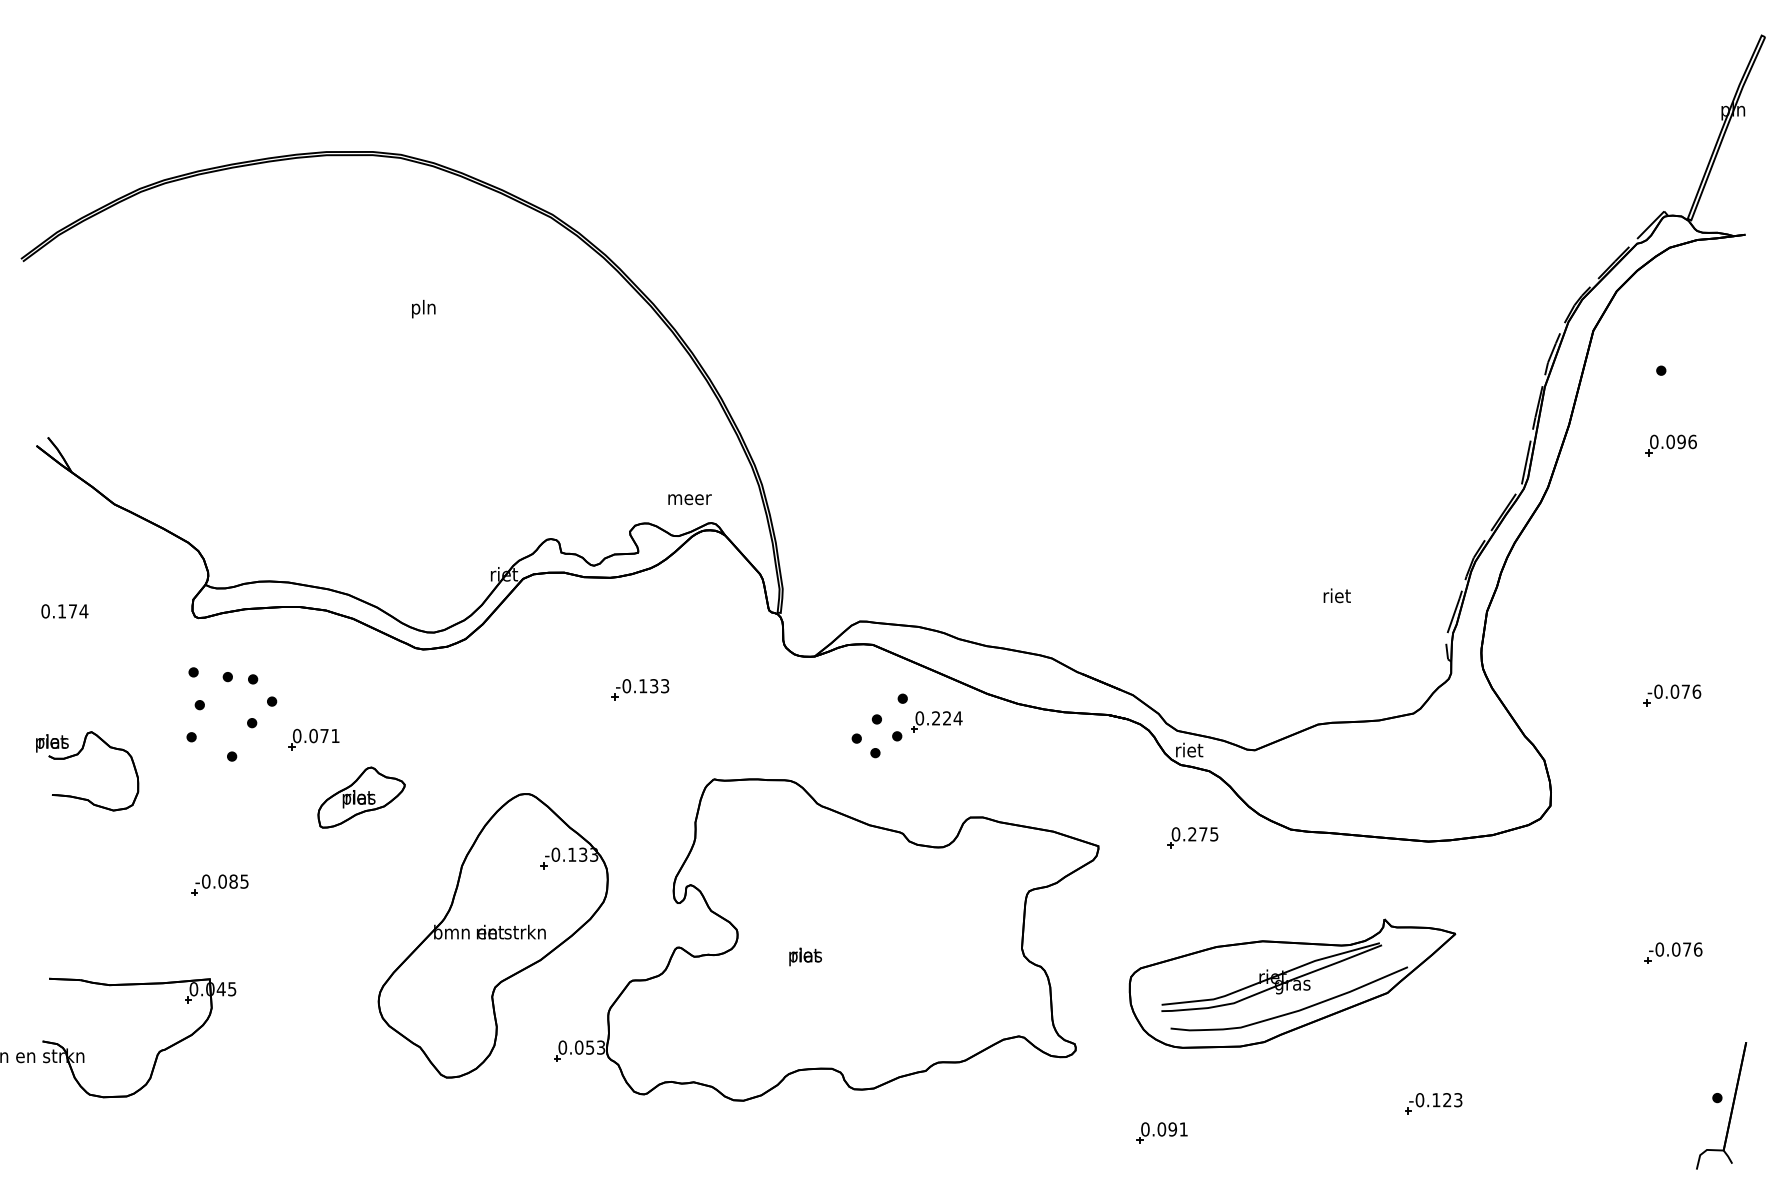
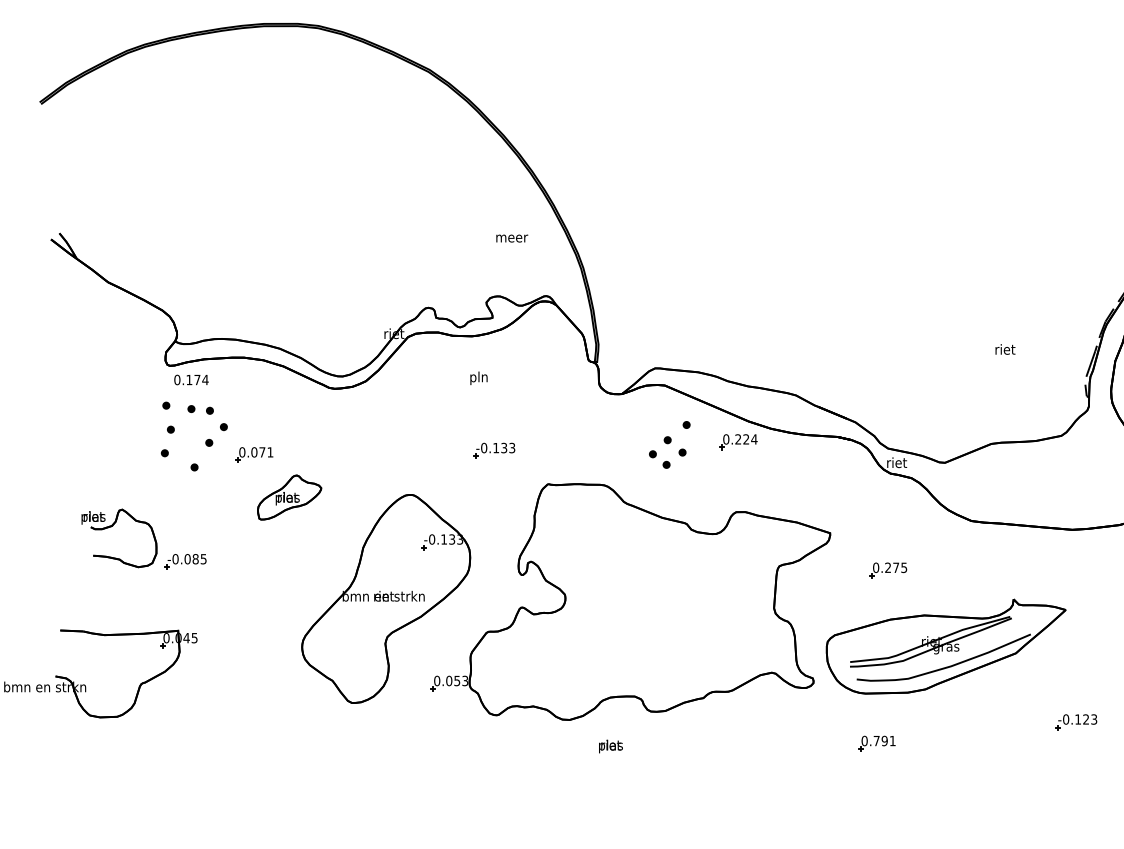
text: (423, 308) -> (478, 377), moved
text: (689, 499) -> (511, 238), moved
text: (64, 611) -> (191, 380), moved
part: (640, 689) -> (494, 450), moved
part: (936, 721) -> (738, 441), moved
part: (77, 755) -> (111, 526), moved
part: (1192, 837) -> (888, 570), moved
text: (805, 956) -> (610, 746), moved
part: (1292, 983) -> (946, 646), moved
text: (1161, 1129) -> (876, 741), 0.091 -> 0.791

